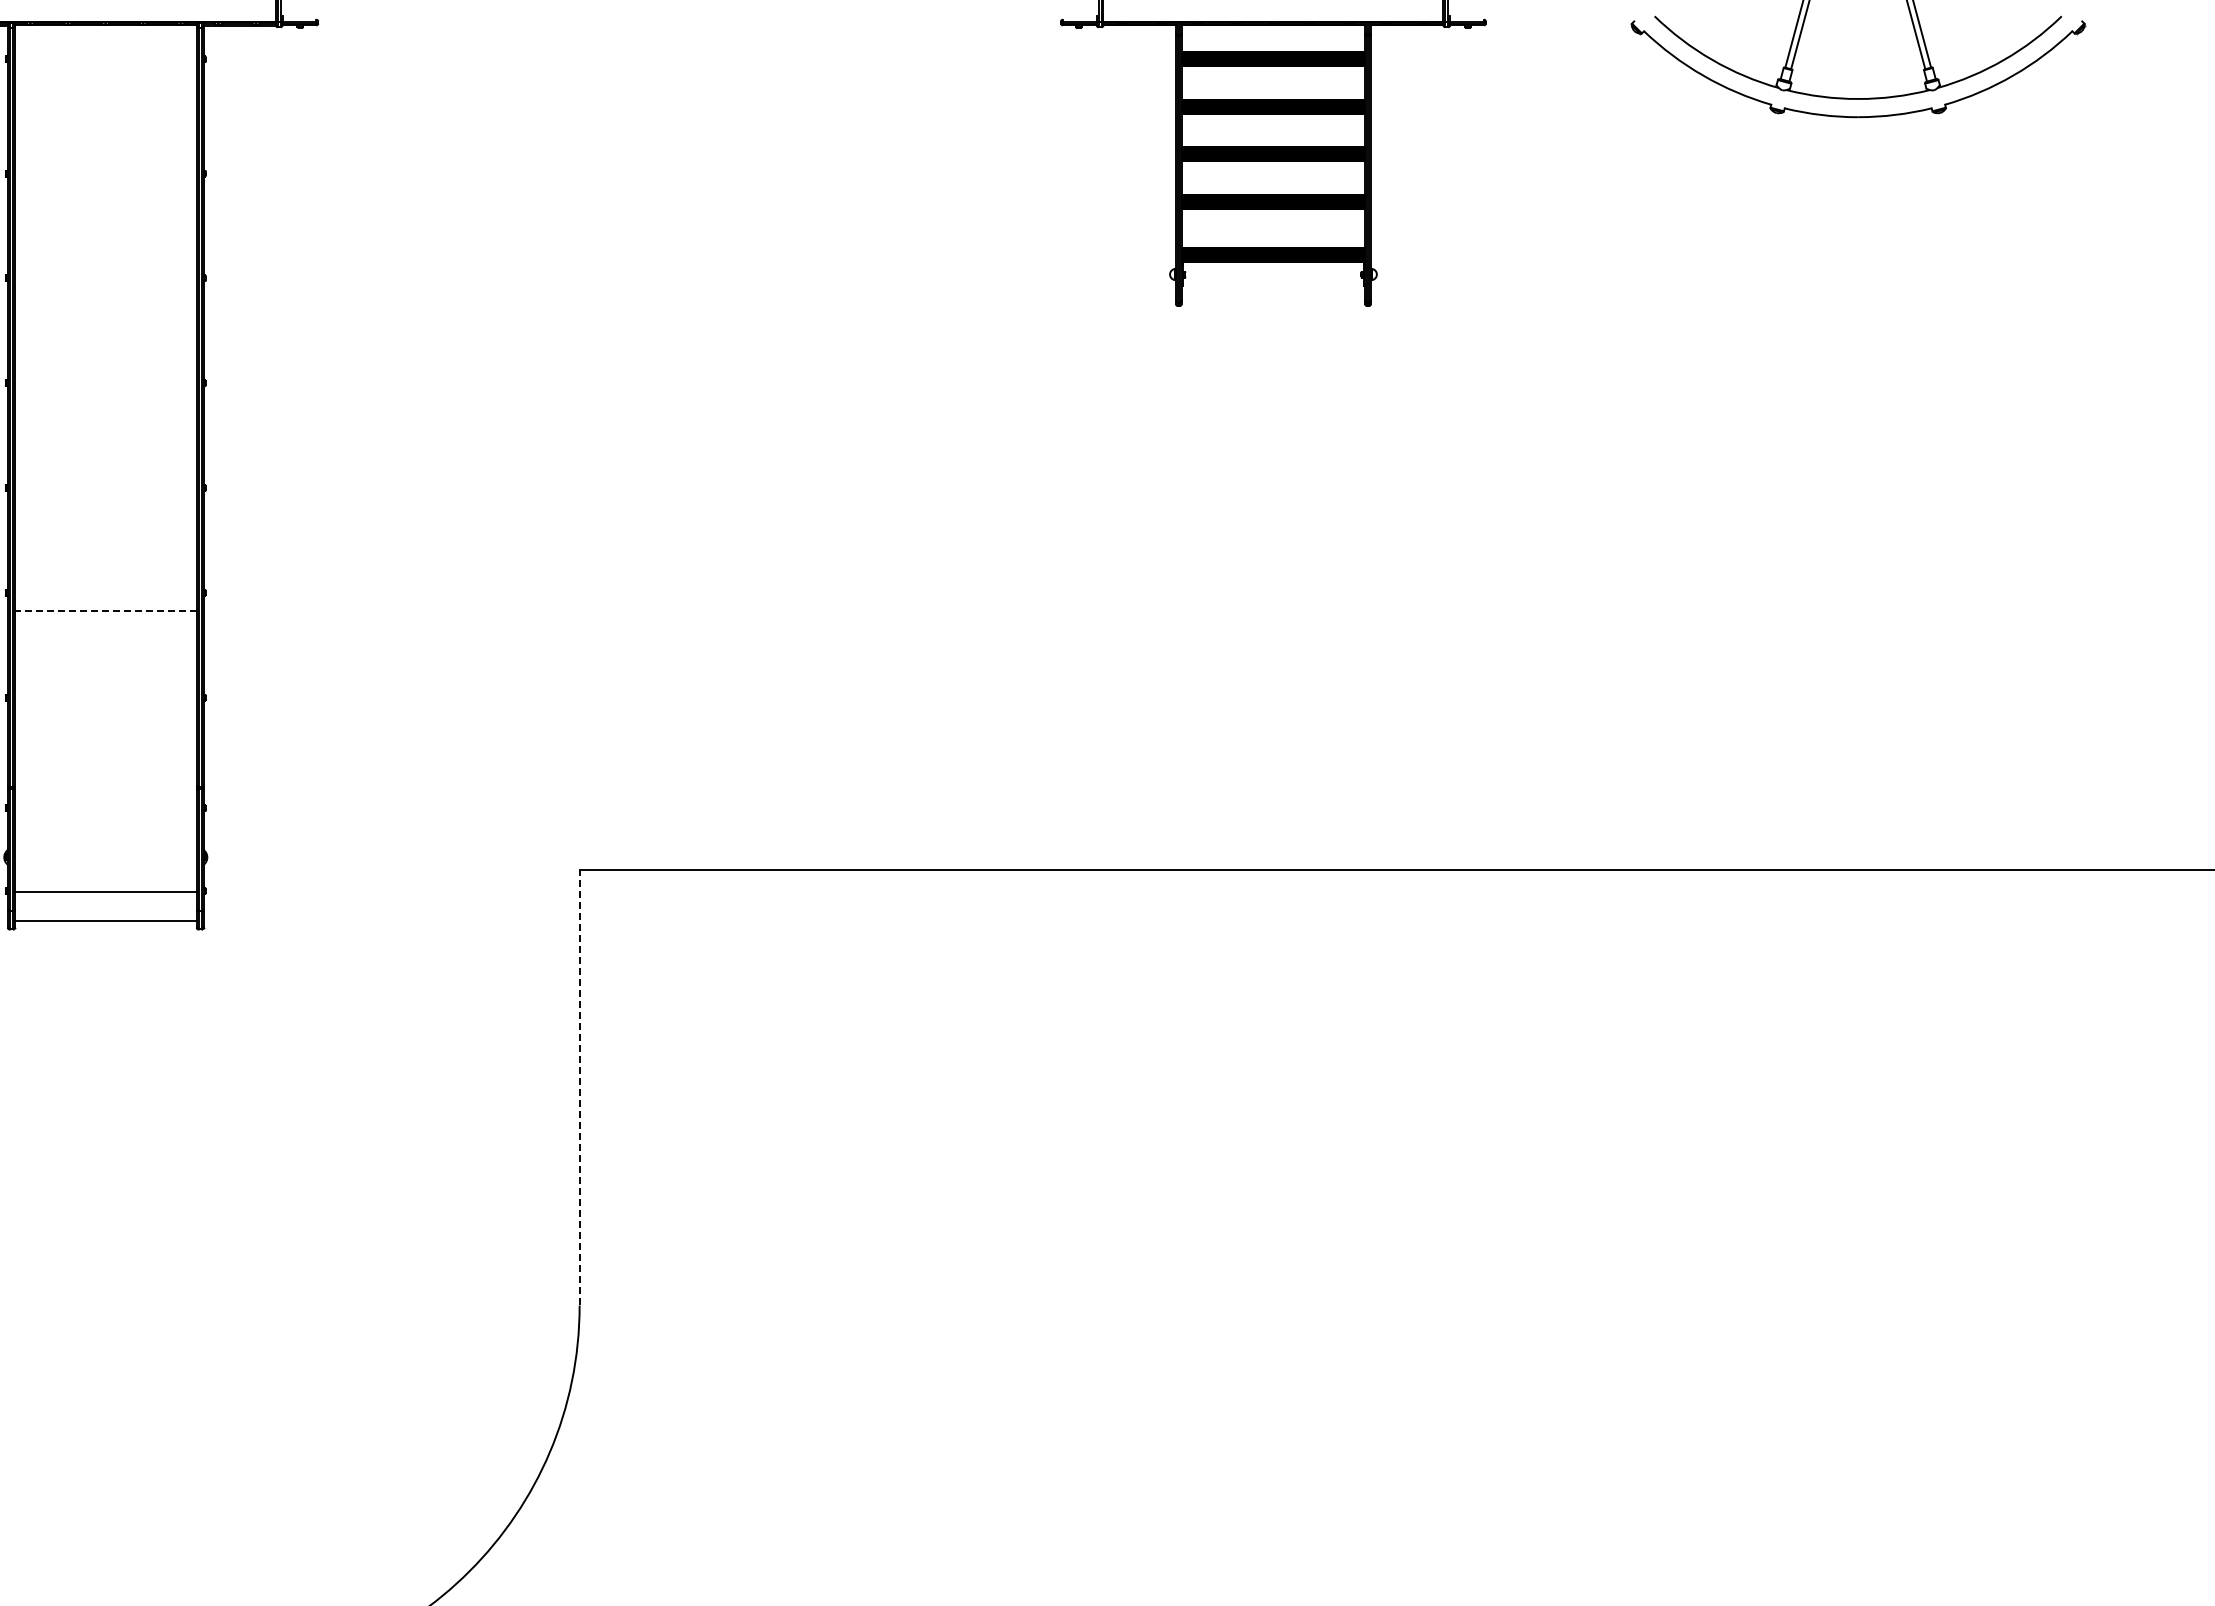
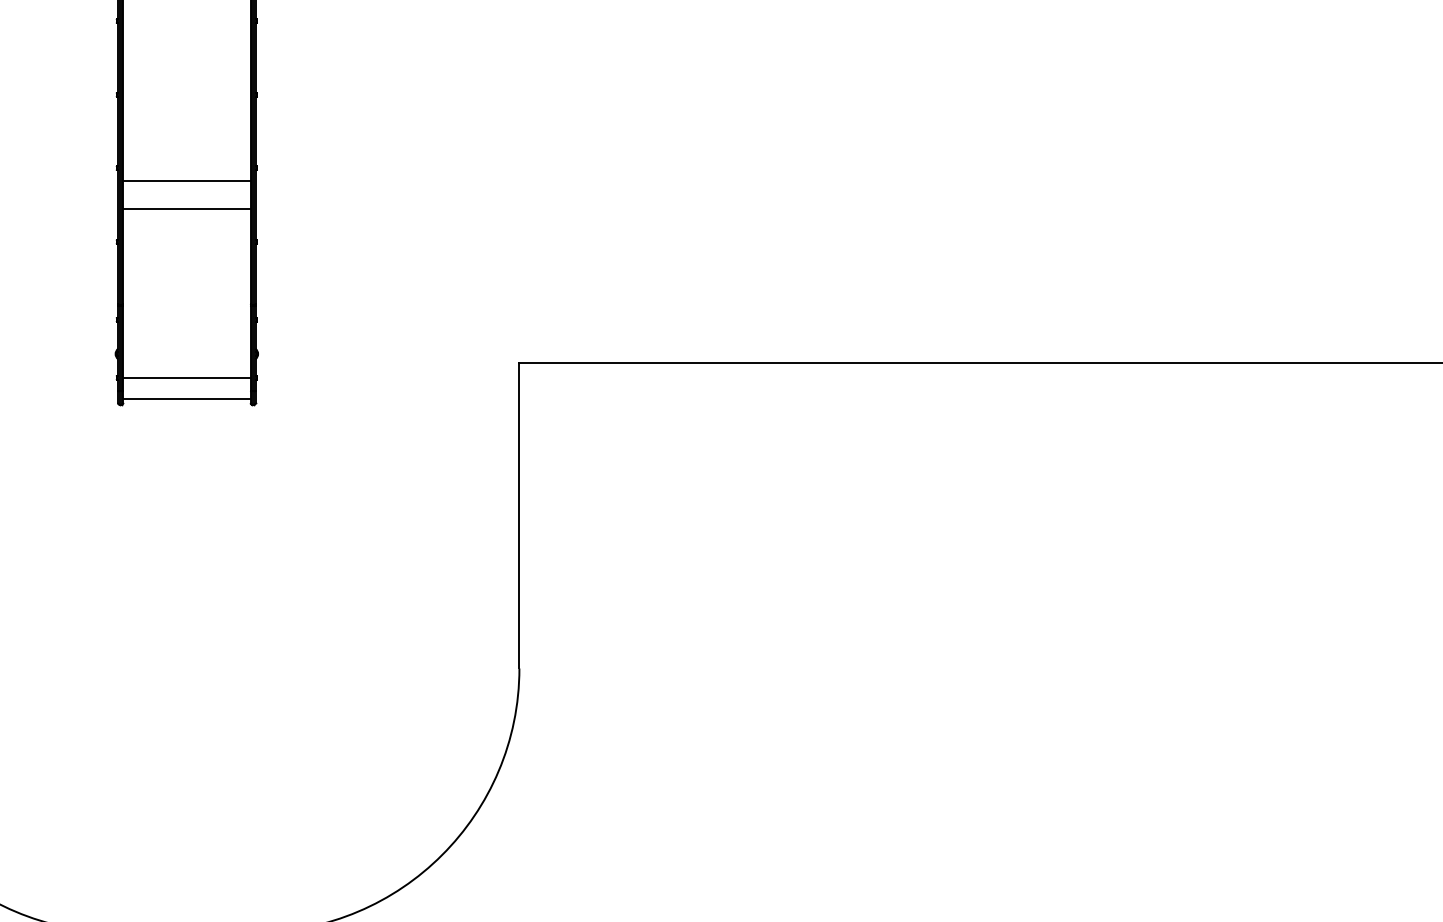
line: (105, 611) -> (186, 181), dashed -> solid
line: (105, 650) -> (186, 208), added
line: (579, 1087) -> (519, 515), dashed -> solid

